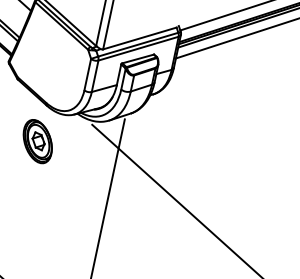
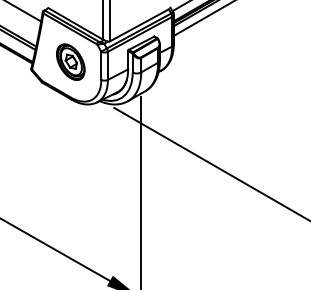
part: (37, 140) -> (70, 61), moved

